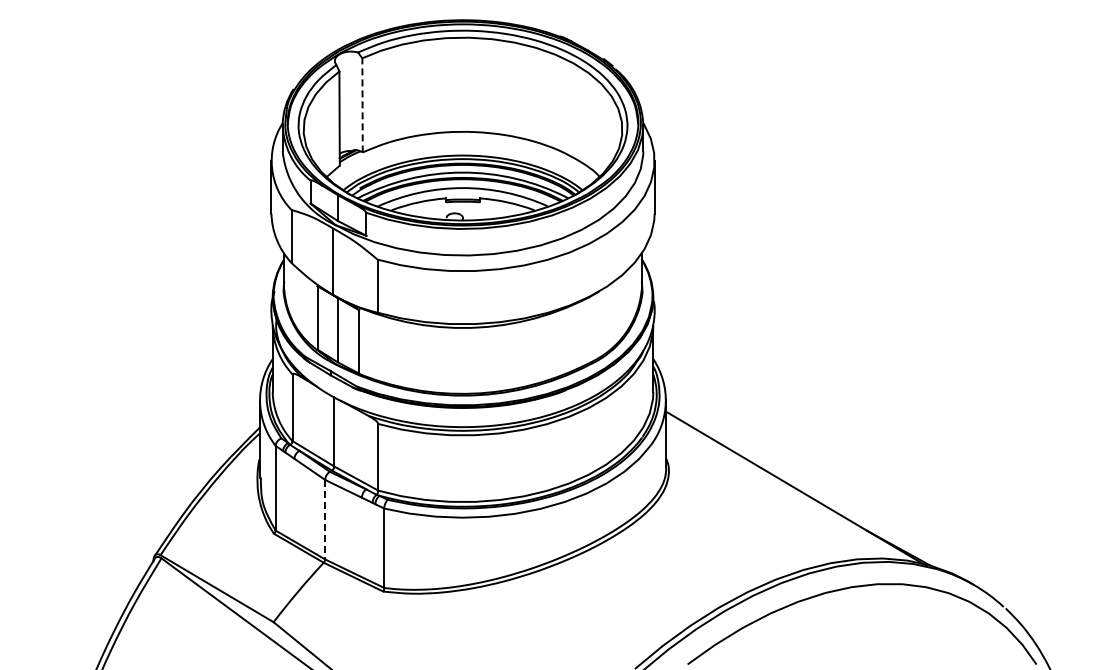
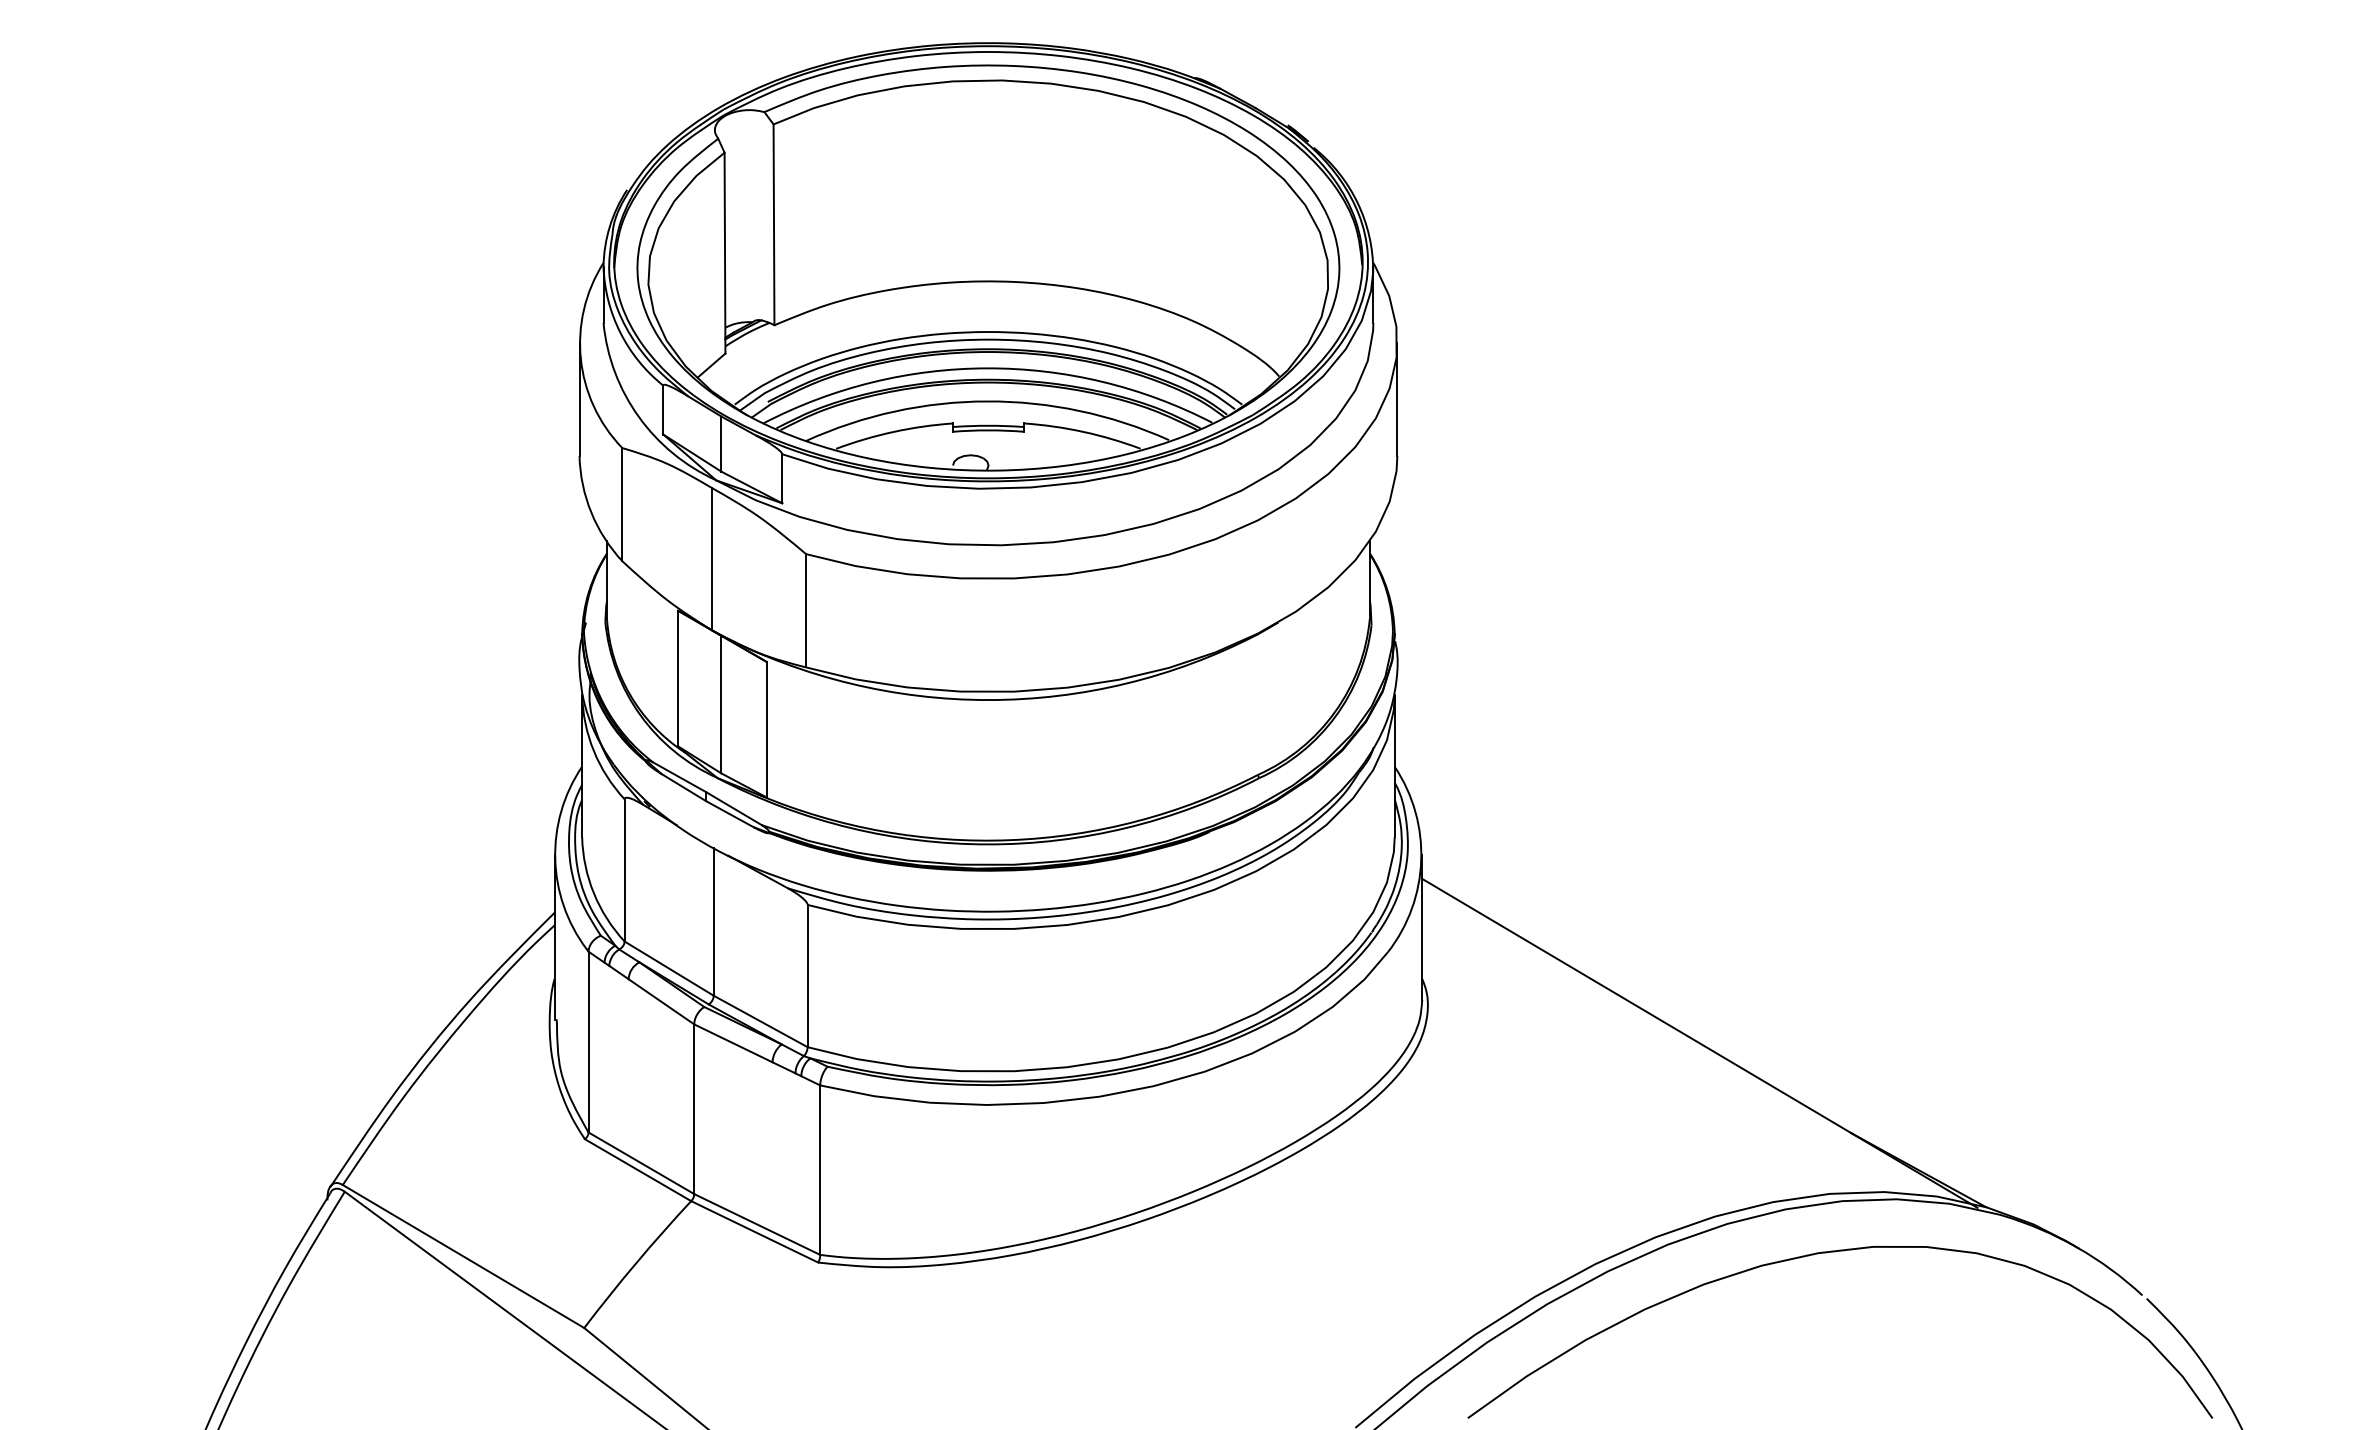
line: (362, 104) -> (773, 223), dashed -> solid
line: (325, 519) -> (694, 1108), dashed -> solid

